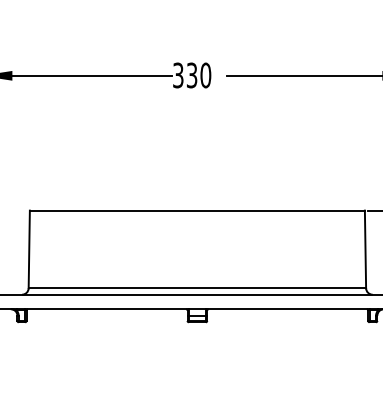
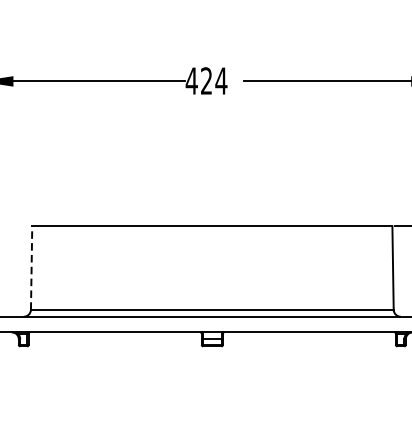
text: (191, 75) -> (206, 81), 330 -> 424
line: (29, 249) -> (31, 268), solid -> dashed

